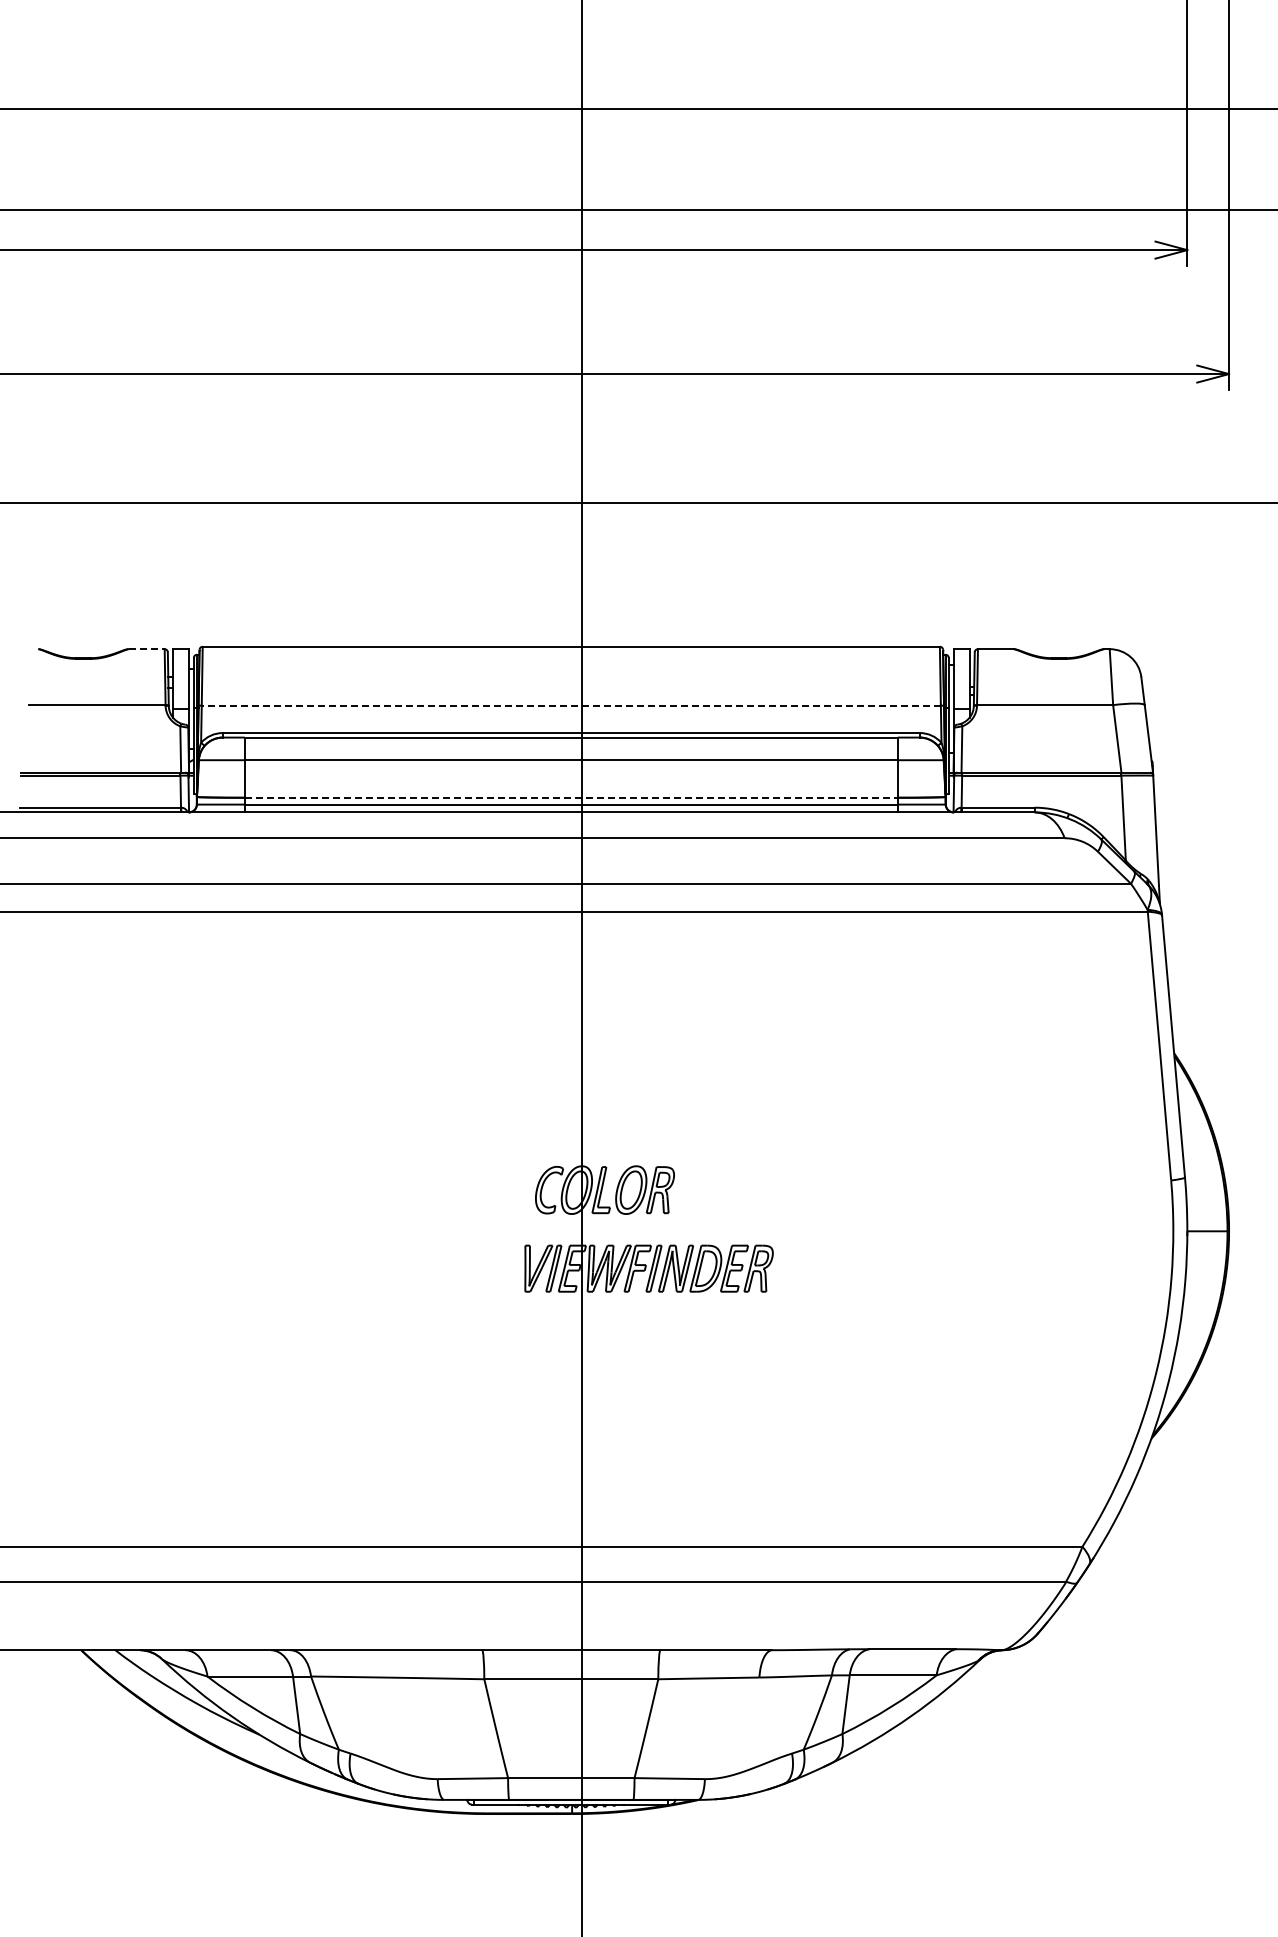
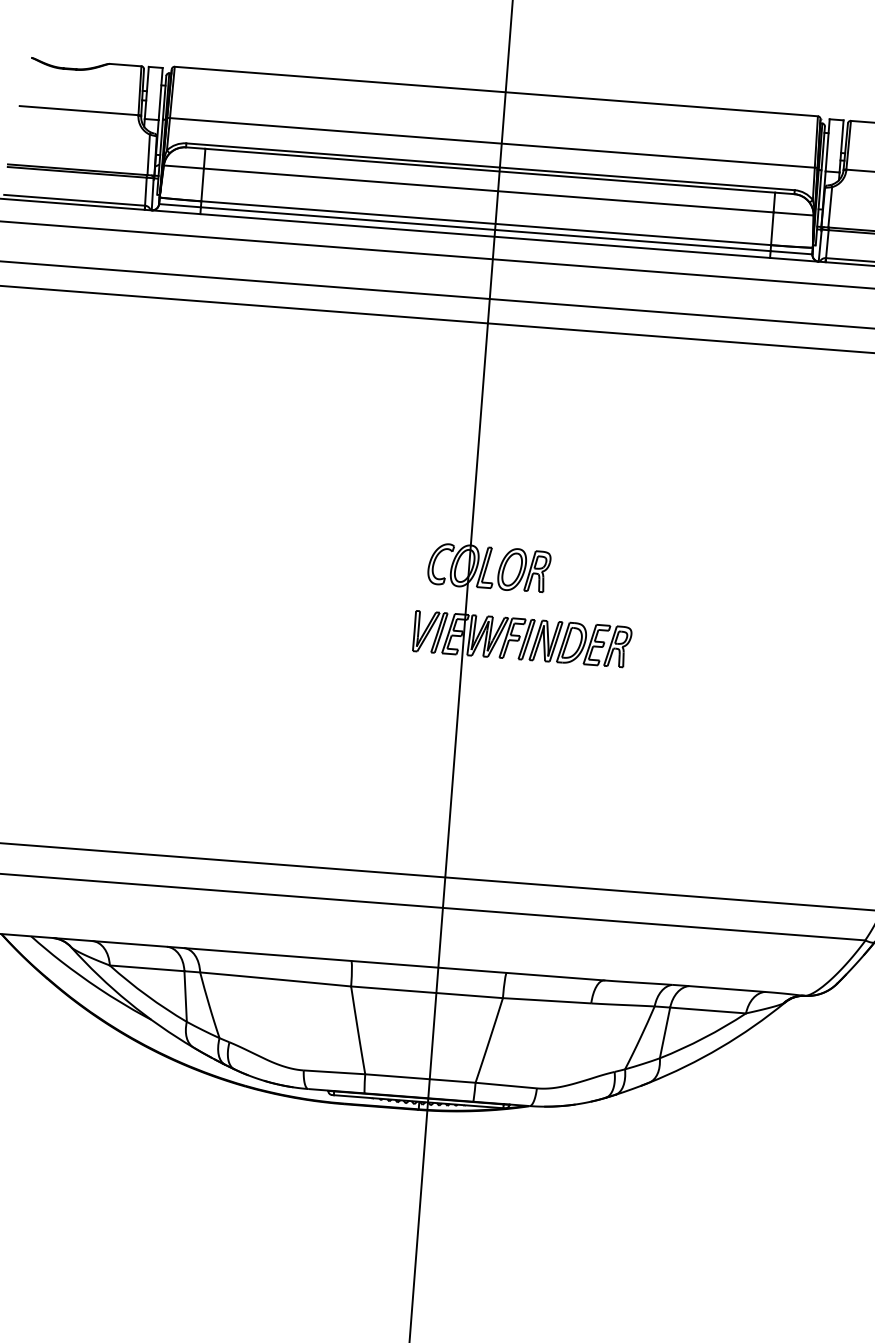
line: (146, 649) -> (125, 65), dashed -> solid
line: (571, 705) -> (492, 142), dashed -> solid
line: (571, 797) -> (486, 223), dashed -> solid

